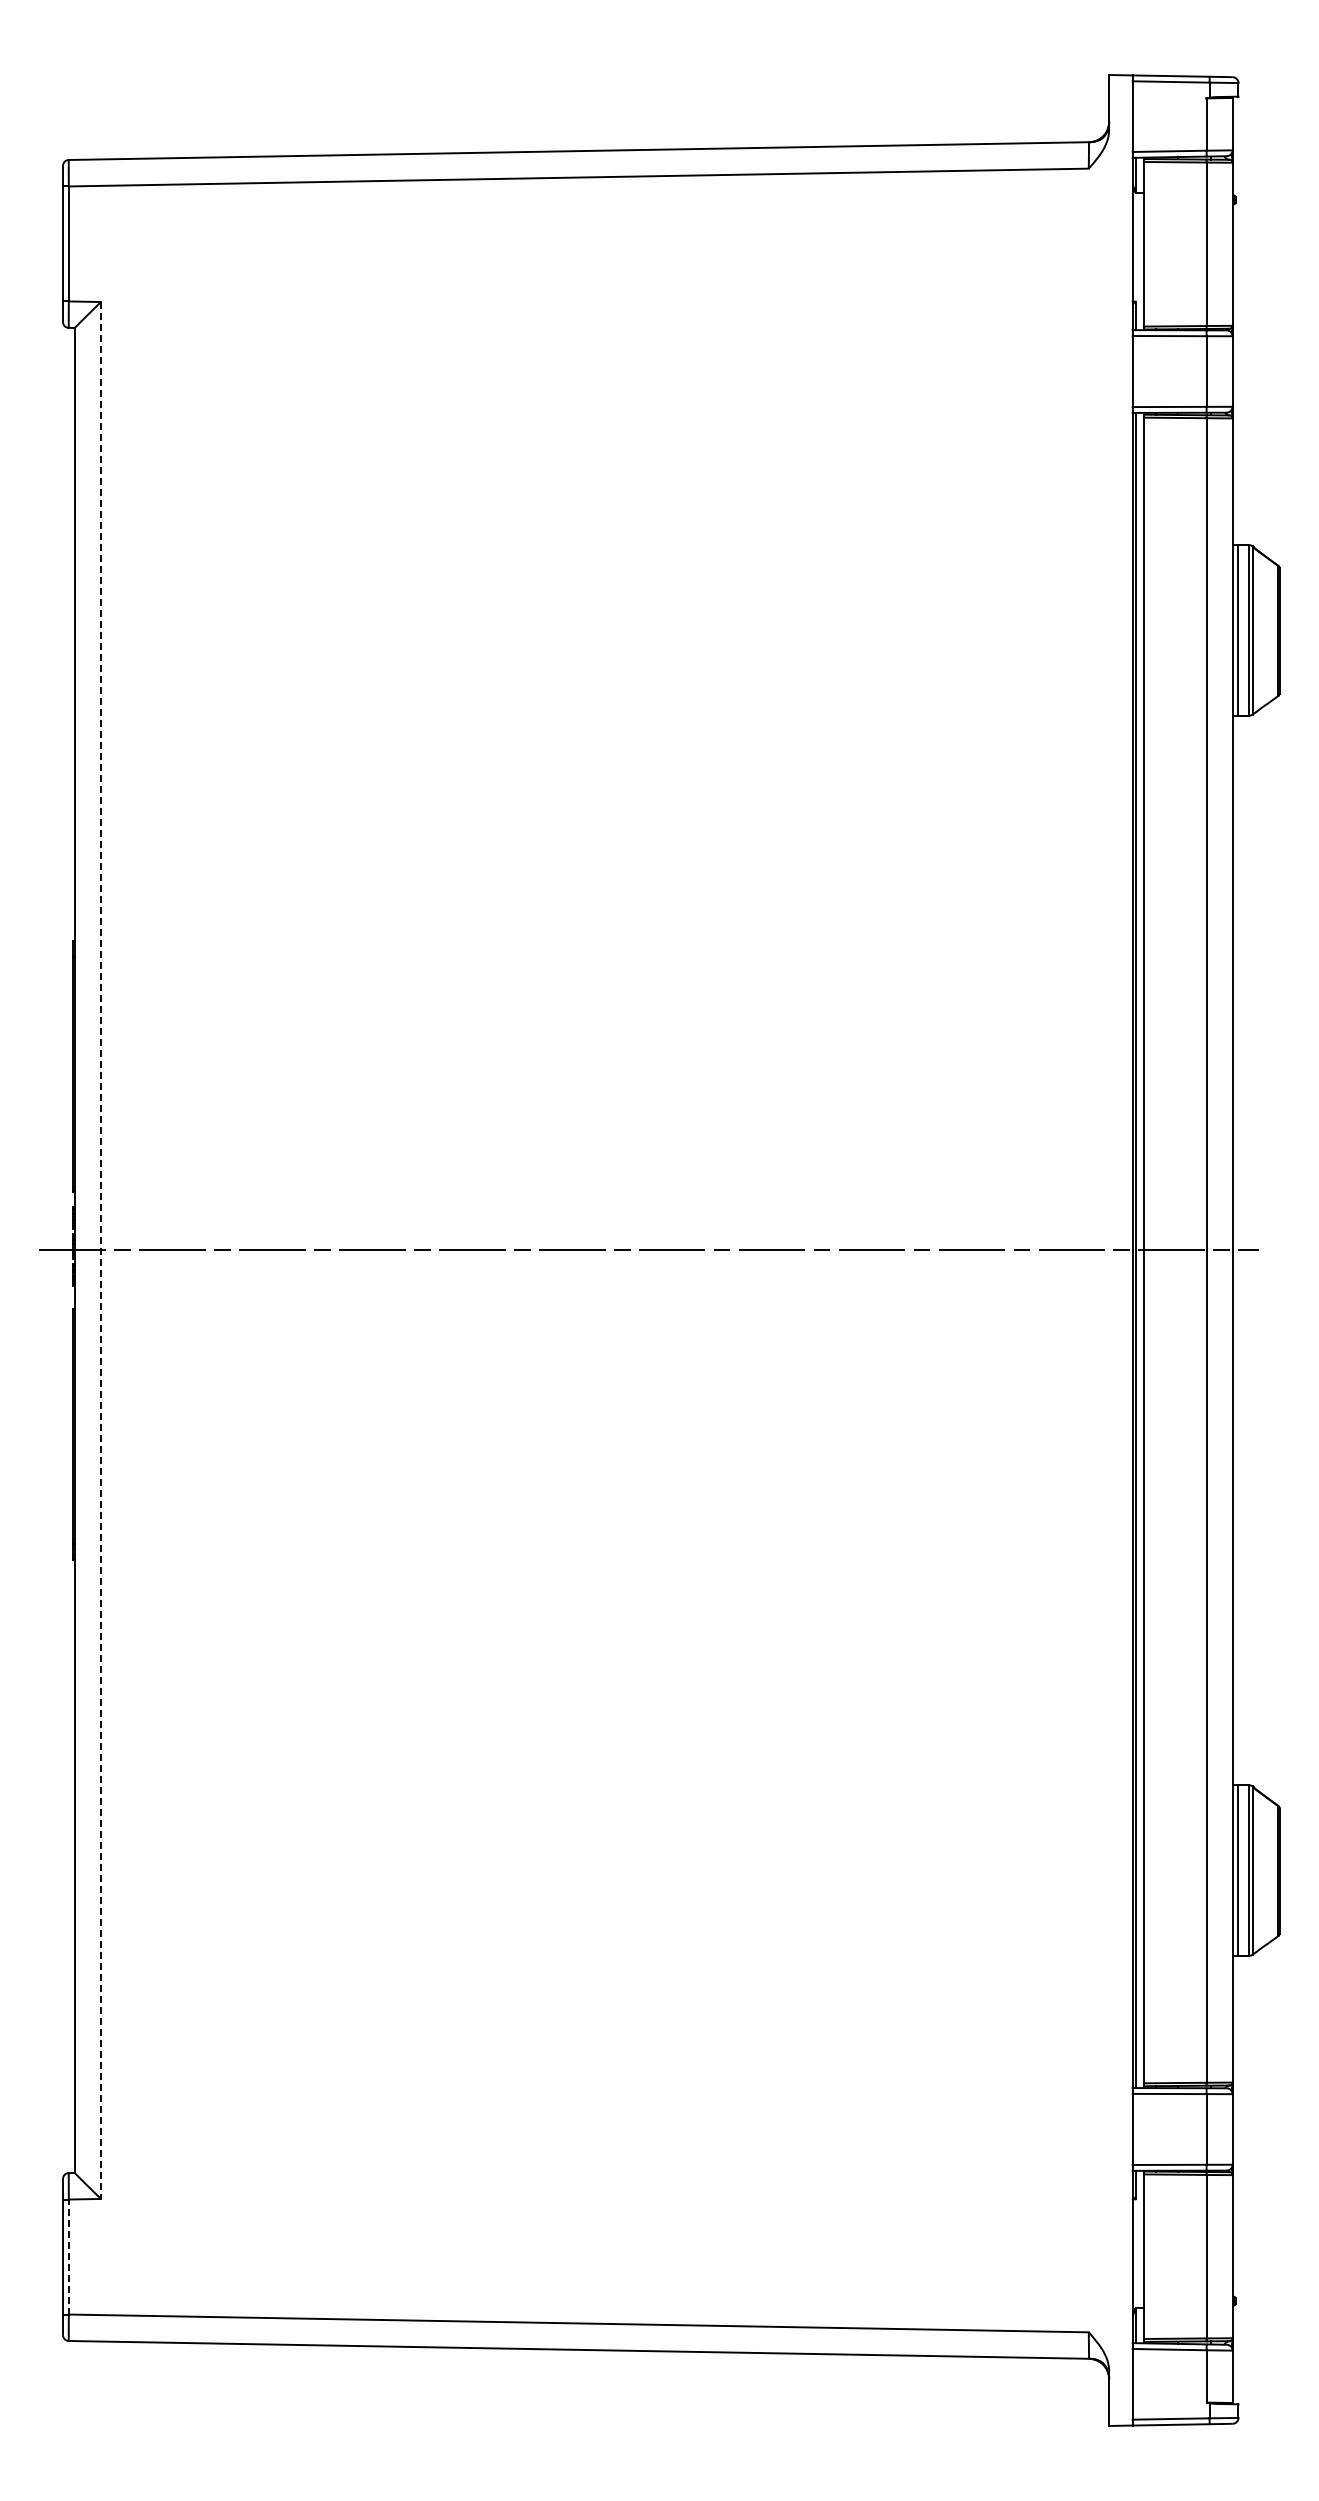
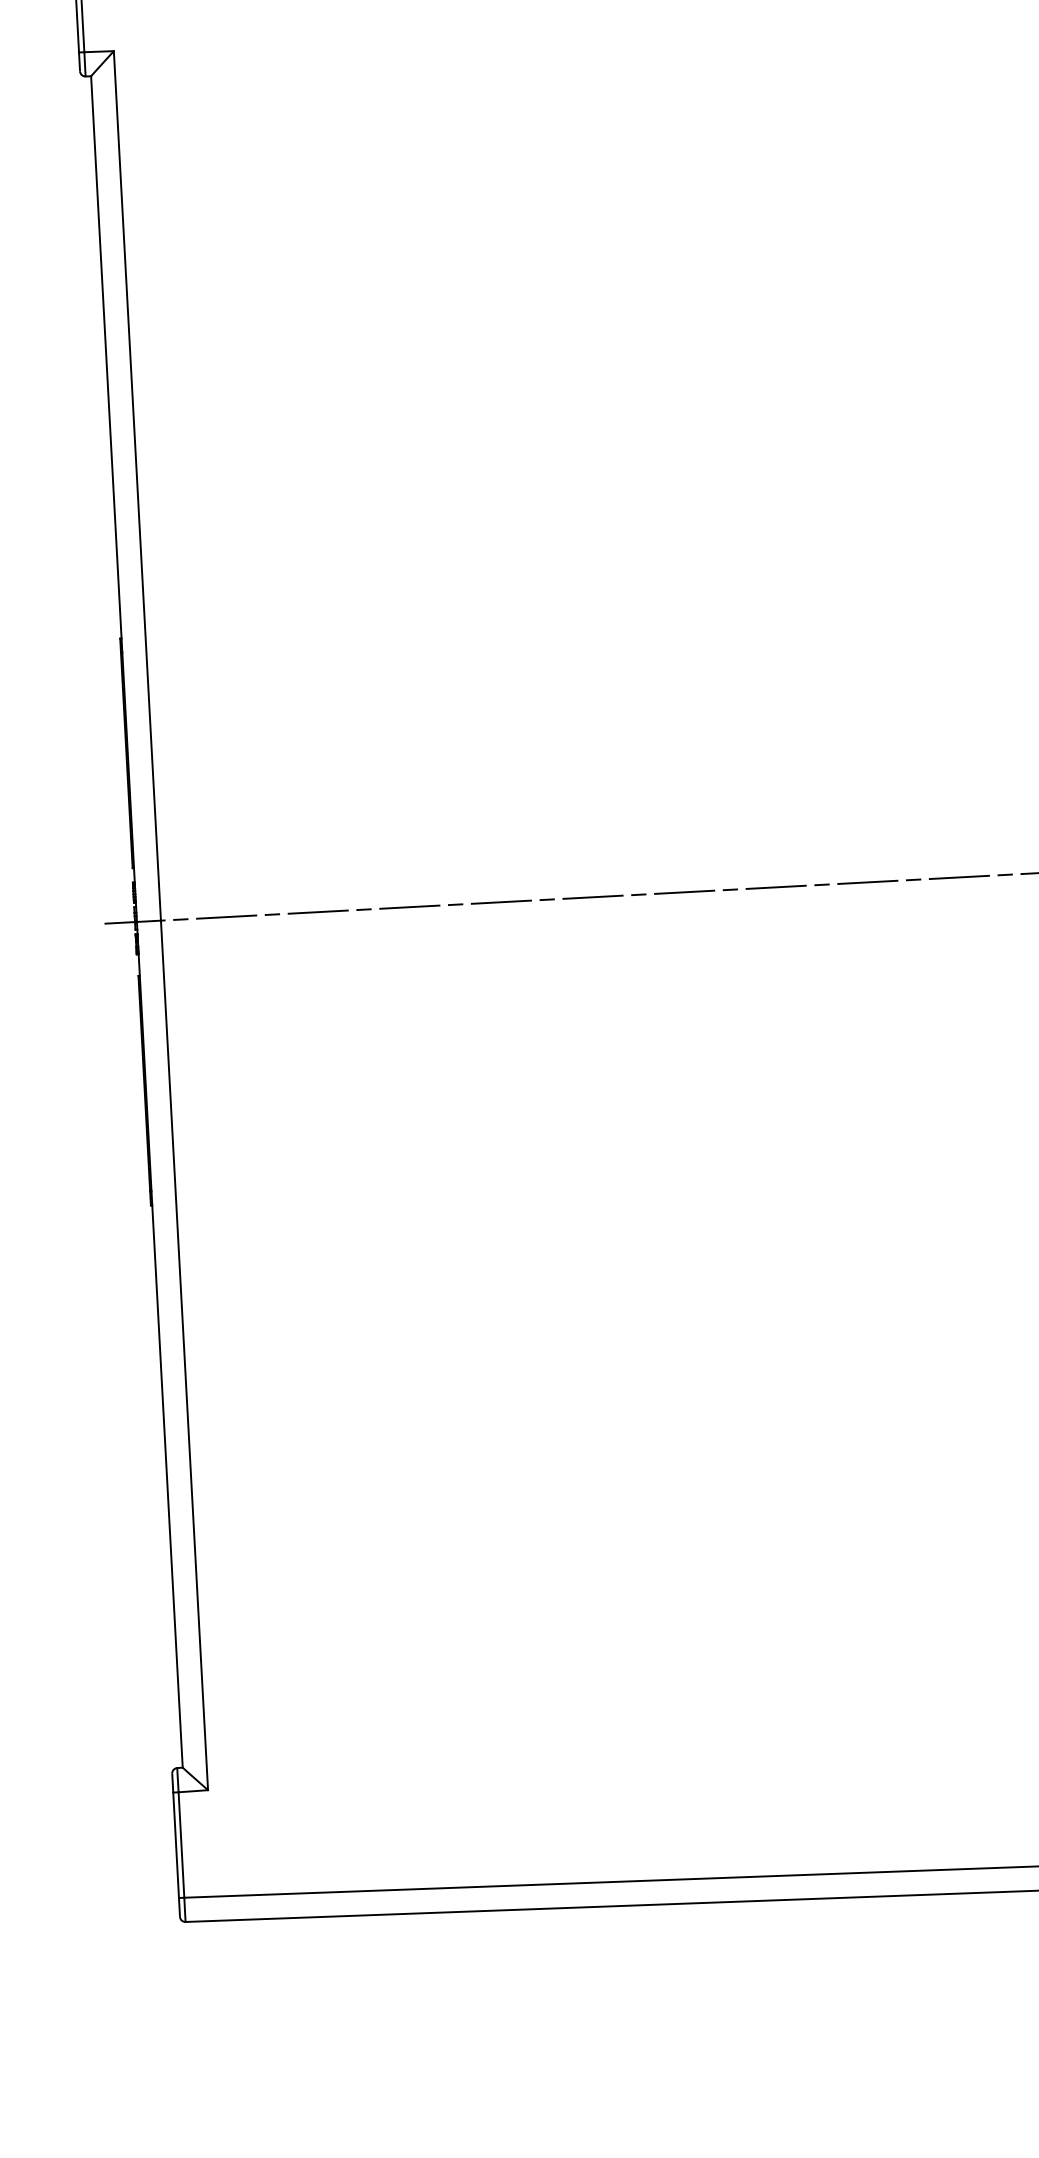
line: (100, 1250) -> (160, 920), dashed -> solid
line: (68, 2257) -> (181, 1845), dashed -> solid

